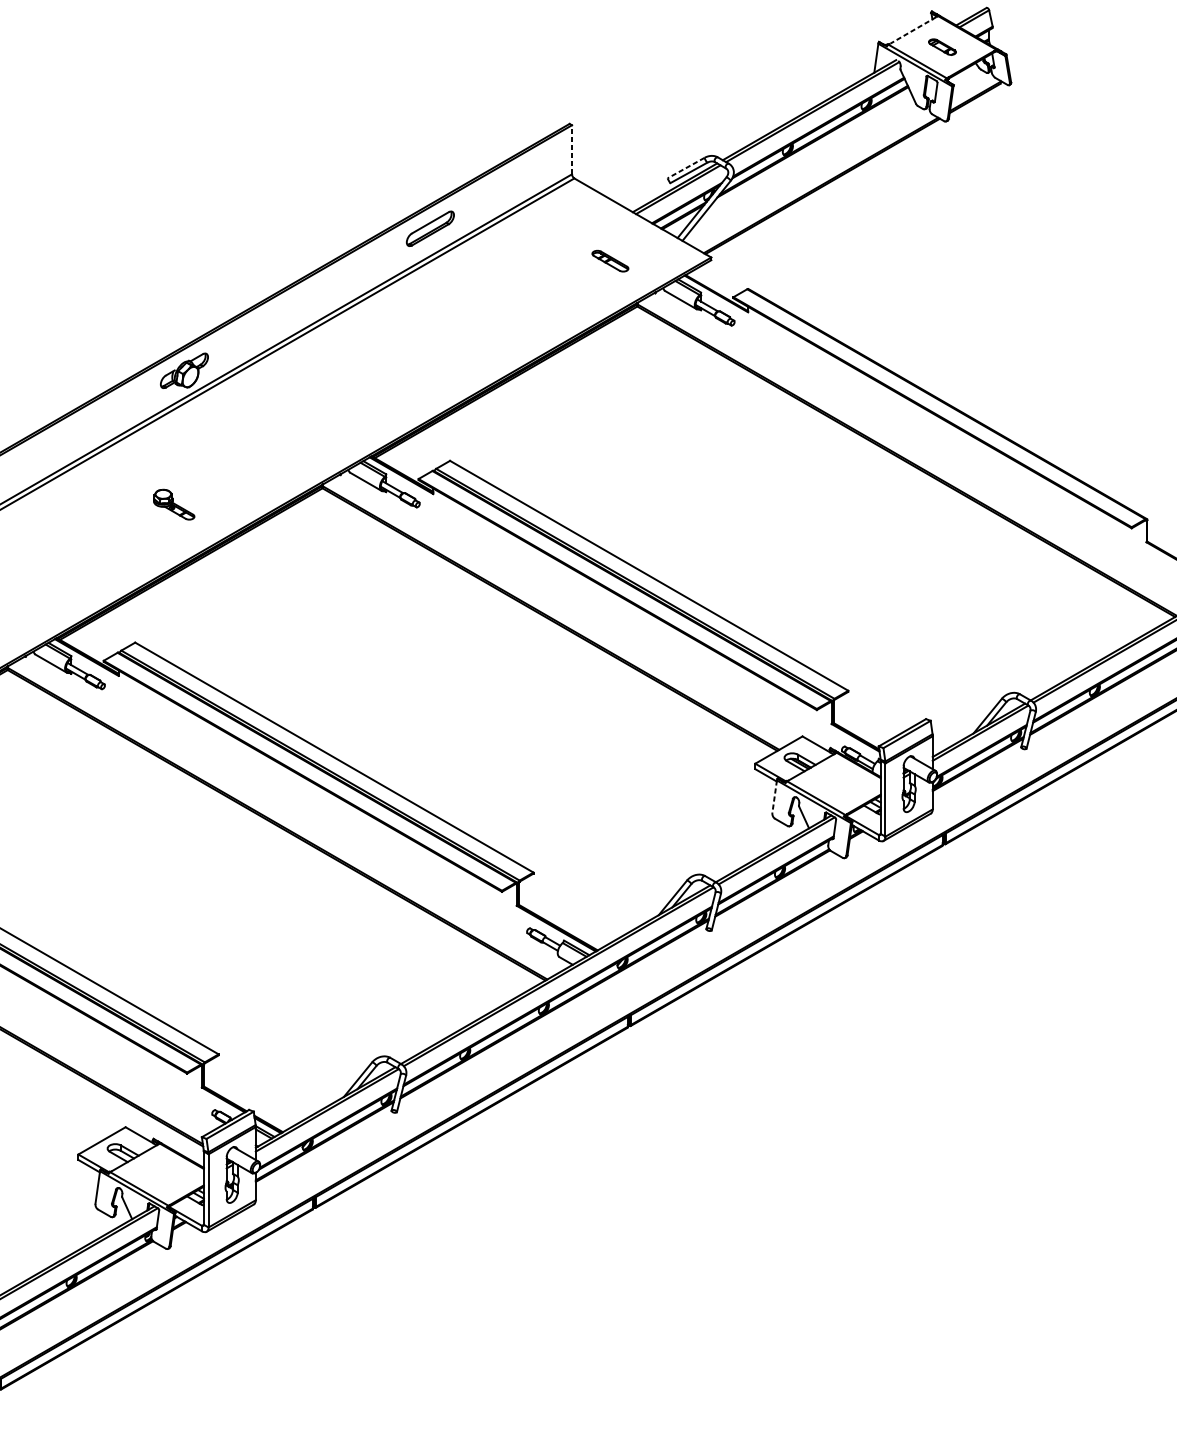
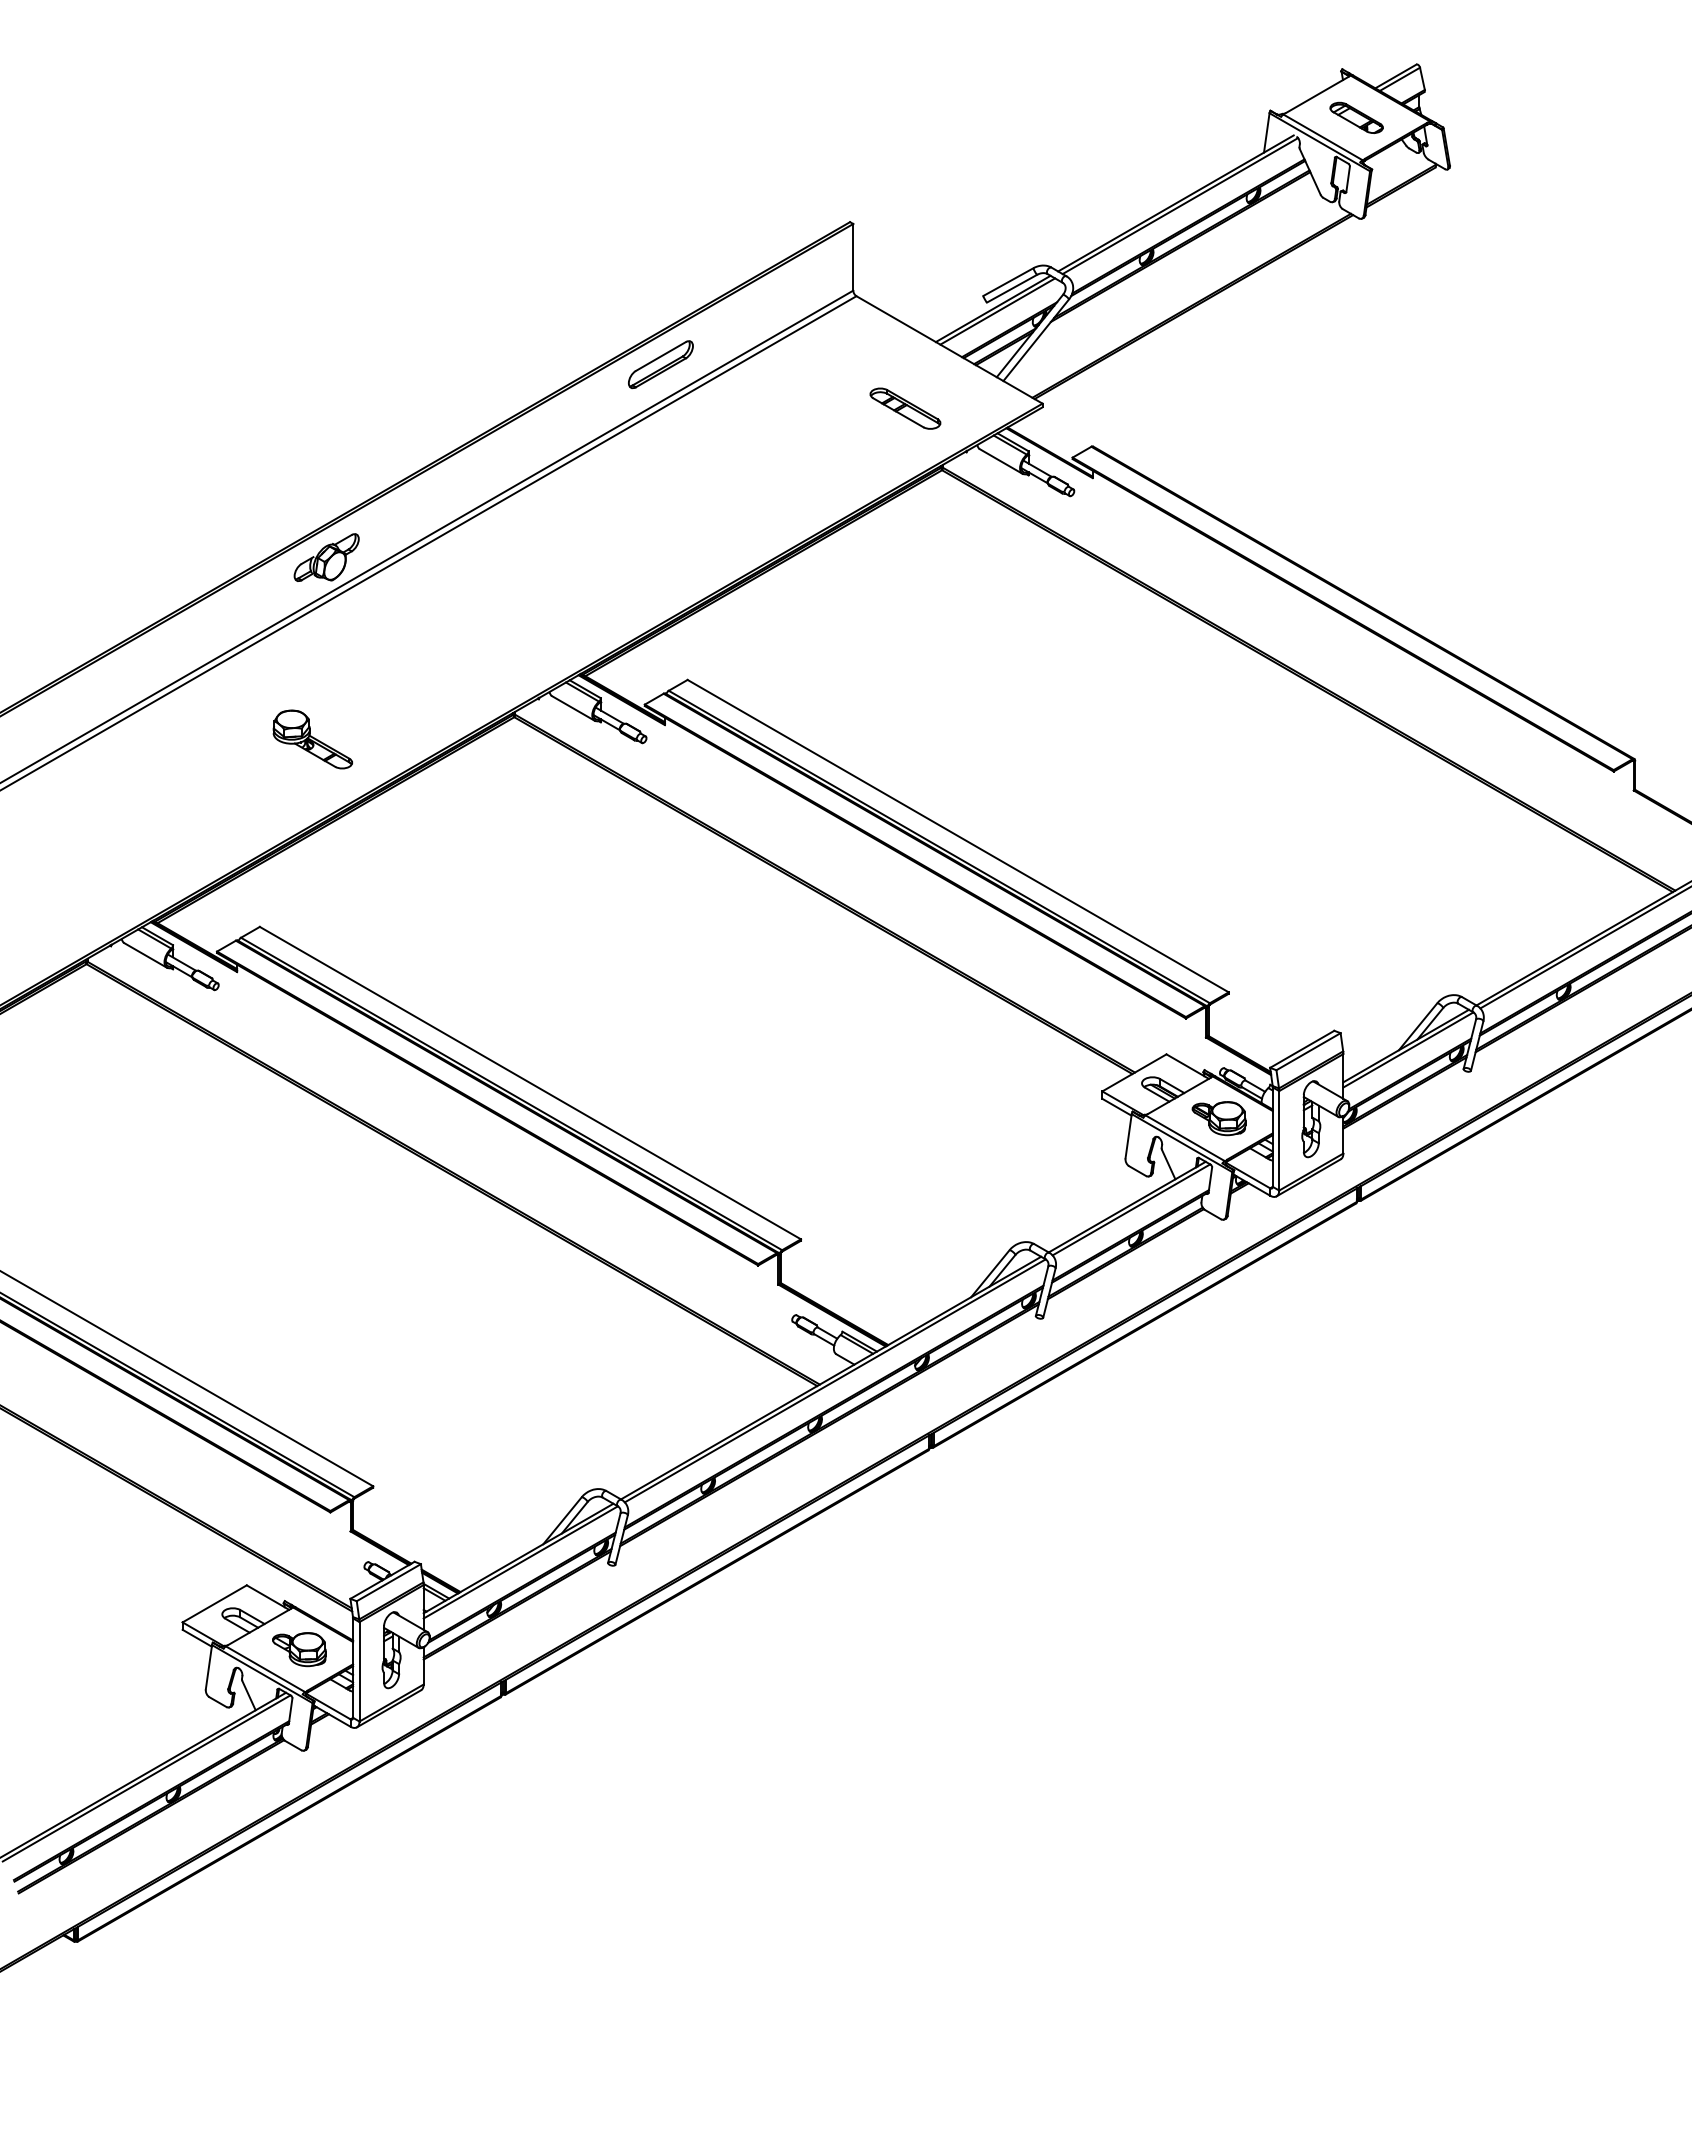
line: (913, 30) -> (1317, 95), dashed -> solid
part: (942, 46) -> (1356, 117), size x1.43
line: (572, 149) -> (853, 256), dashed -> solid
line: (686, 168) -> (1008, 282), dashed -> solid
part: (610, 261) -> (905, 408), size x1.43
part: (173, 504) -> (312, 739), size x1.43
part: (840, 783) -> (1218, 1118), added
line: (774, 796) -> (1128, 1136), dashed -> solid
part: (164, 1174) -> (299, 1649), added

